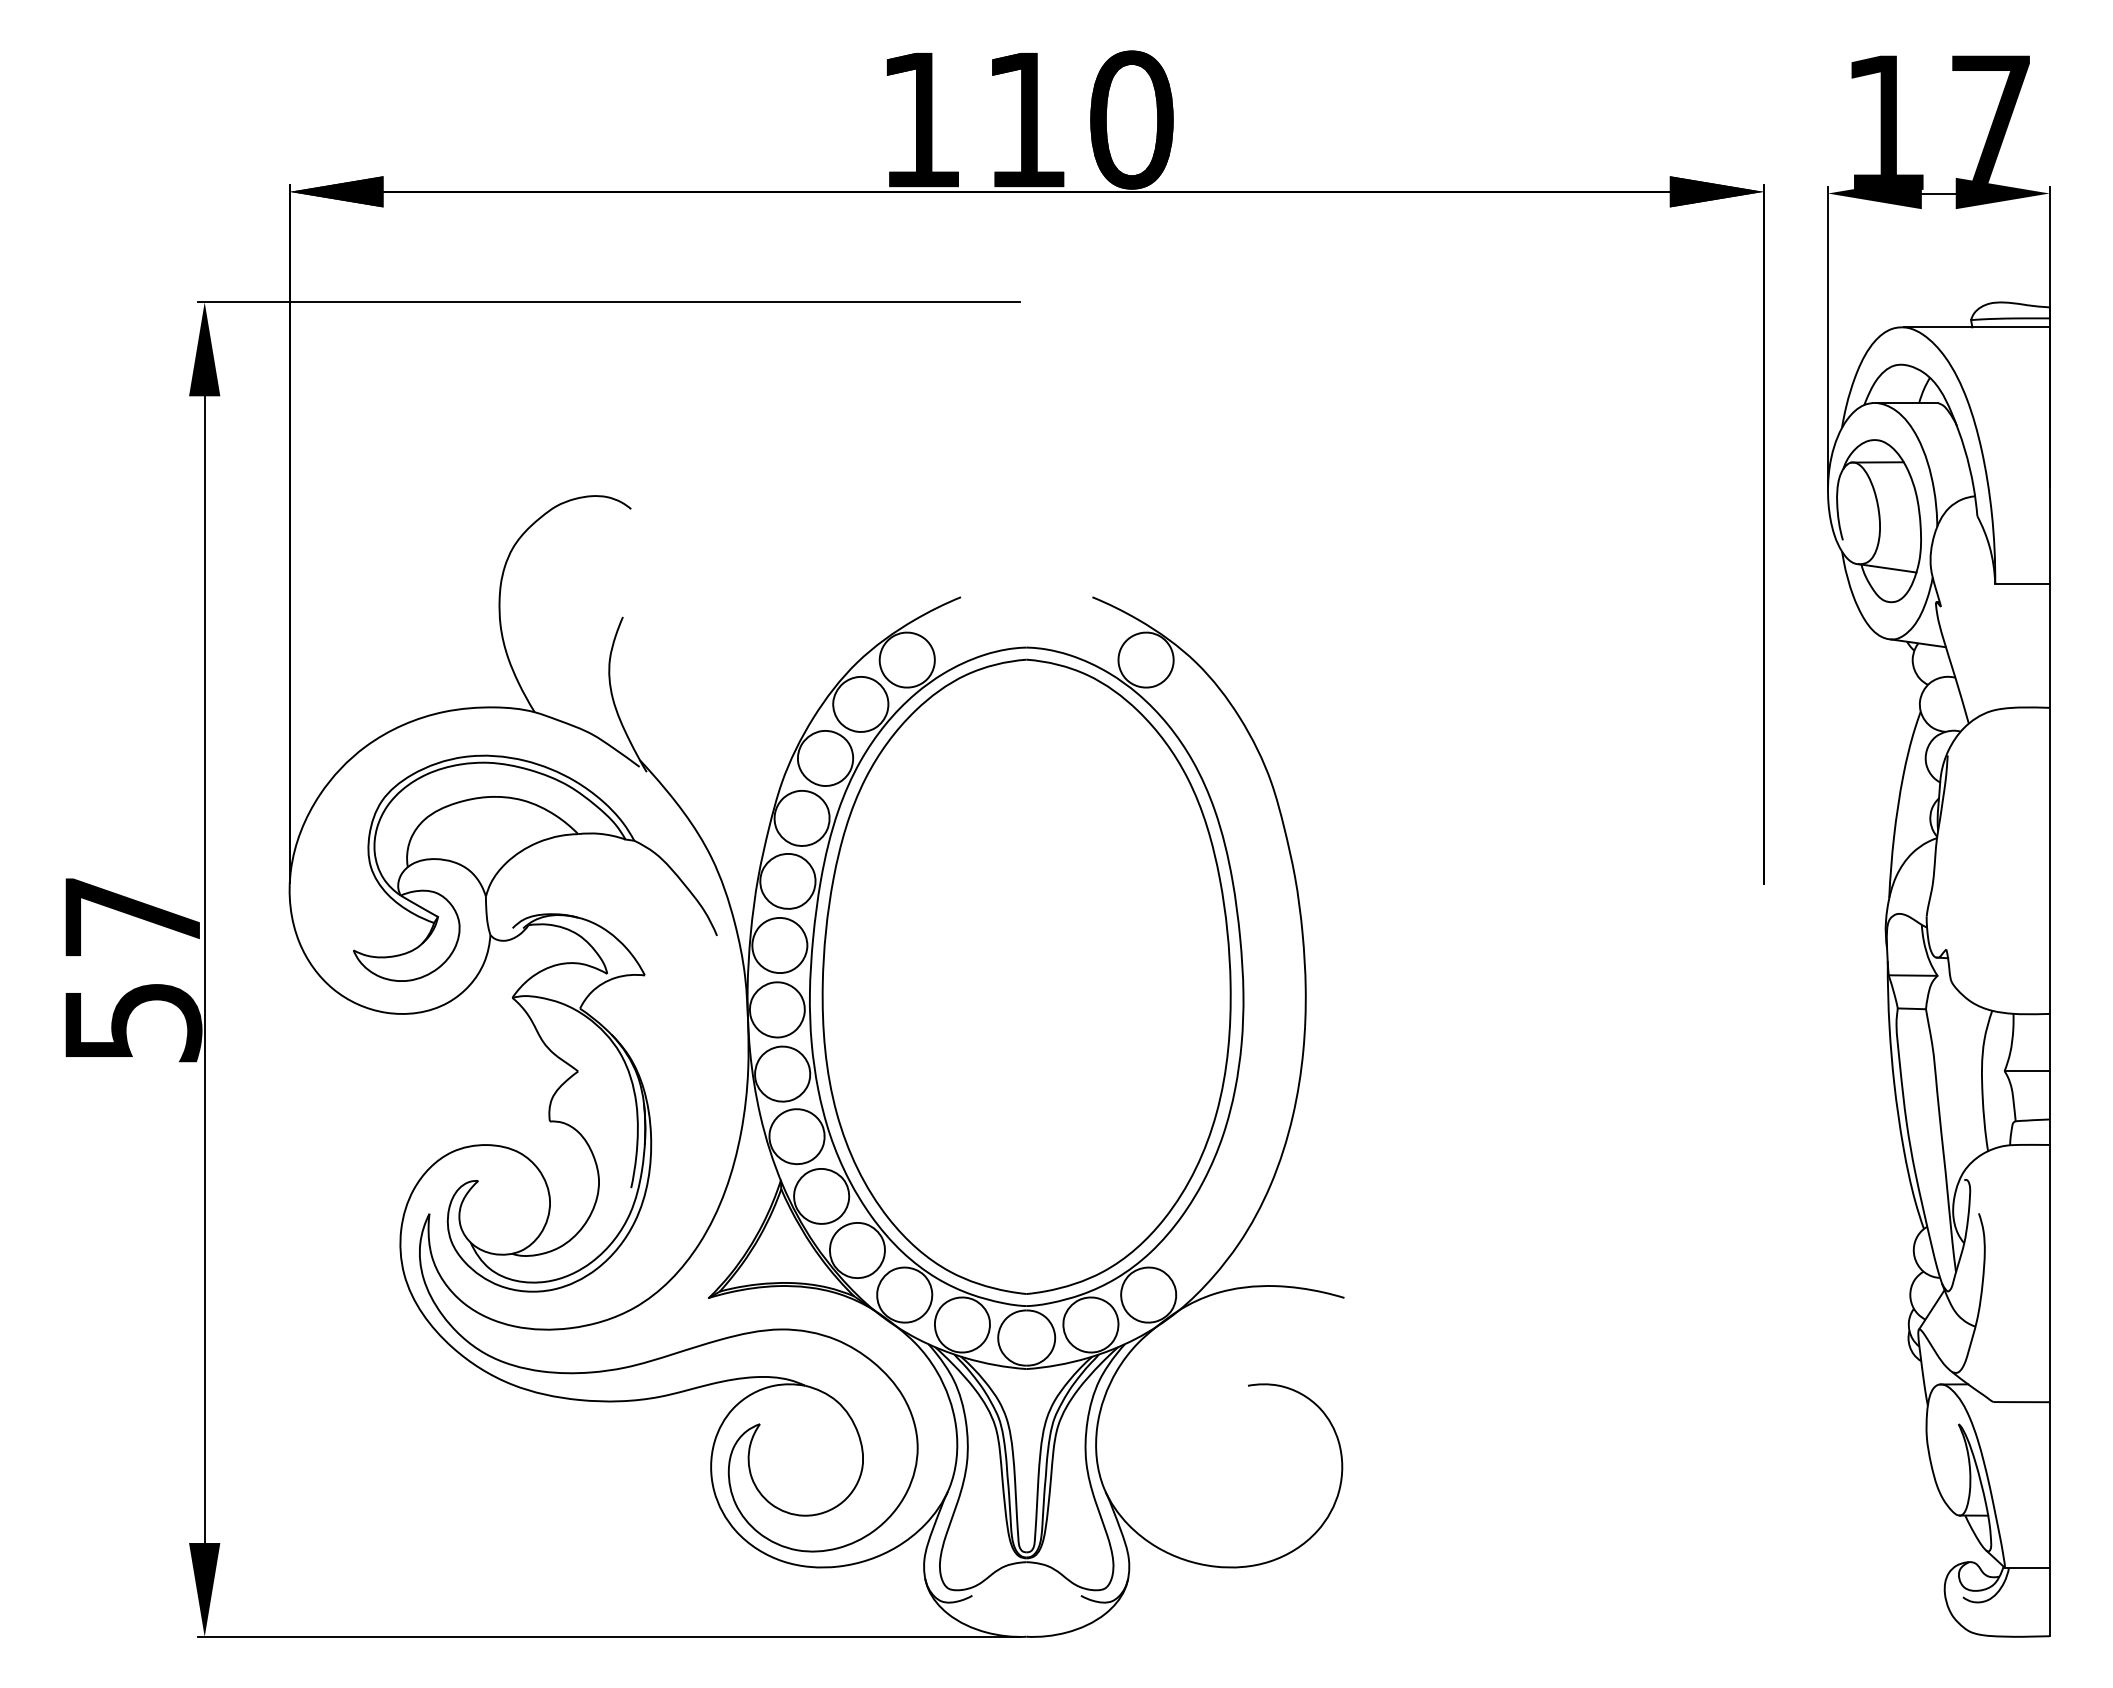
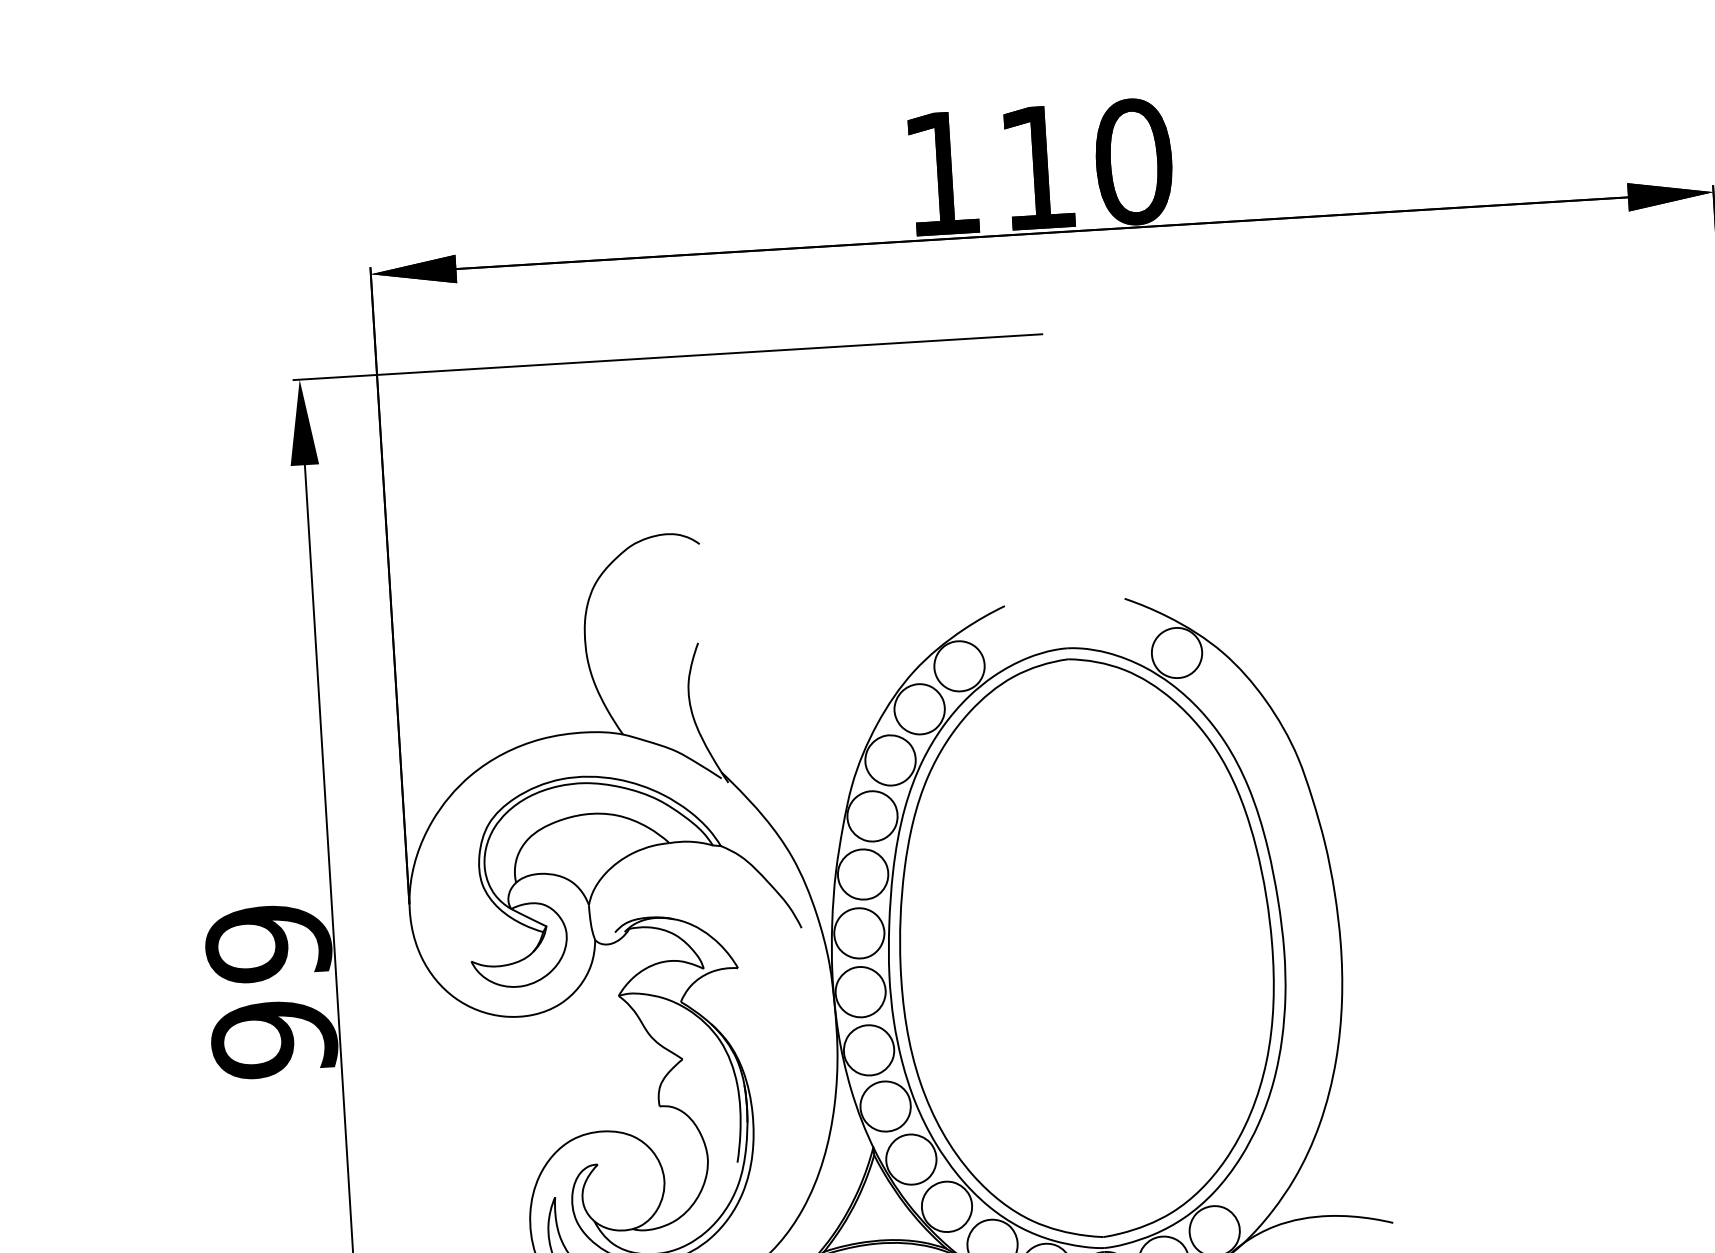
text: (132, 970) -> (271, 992), 57 -> 99

